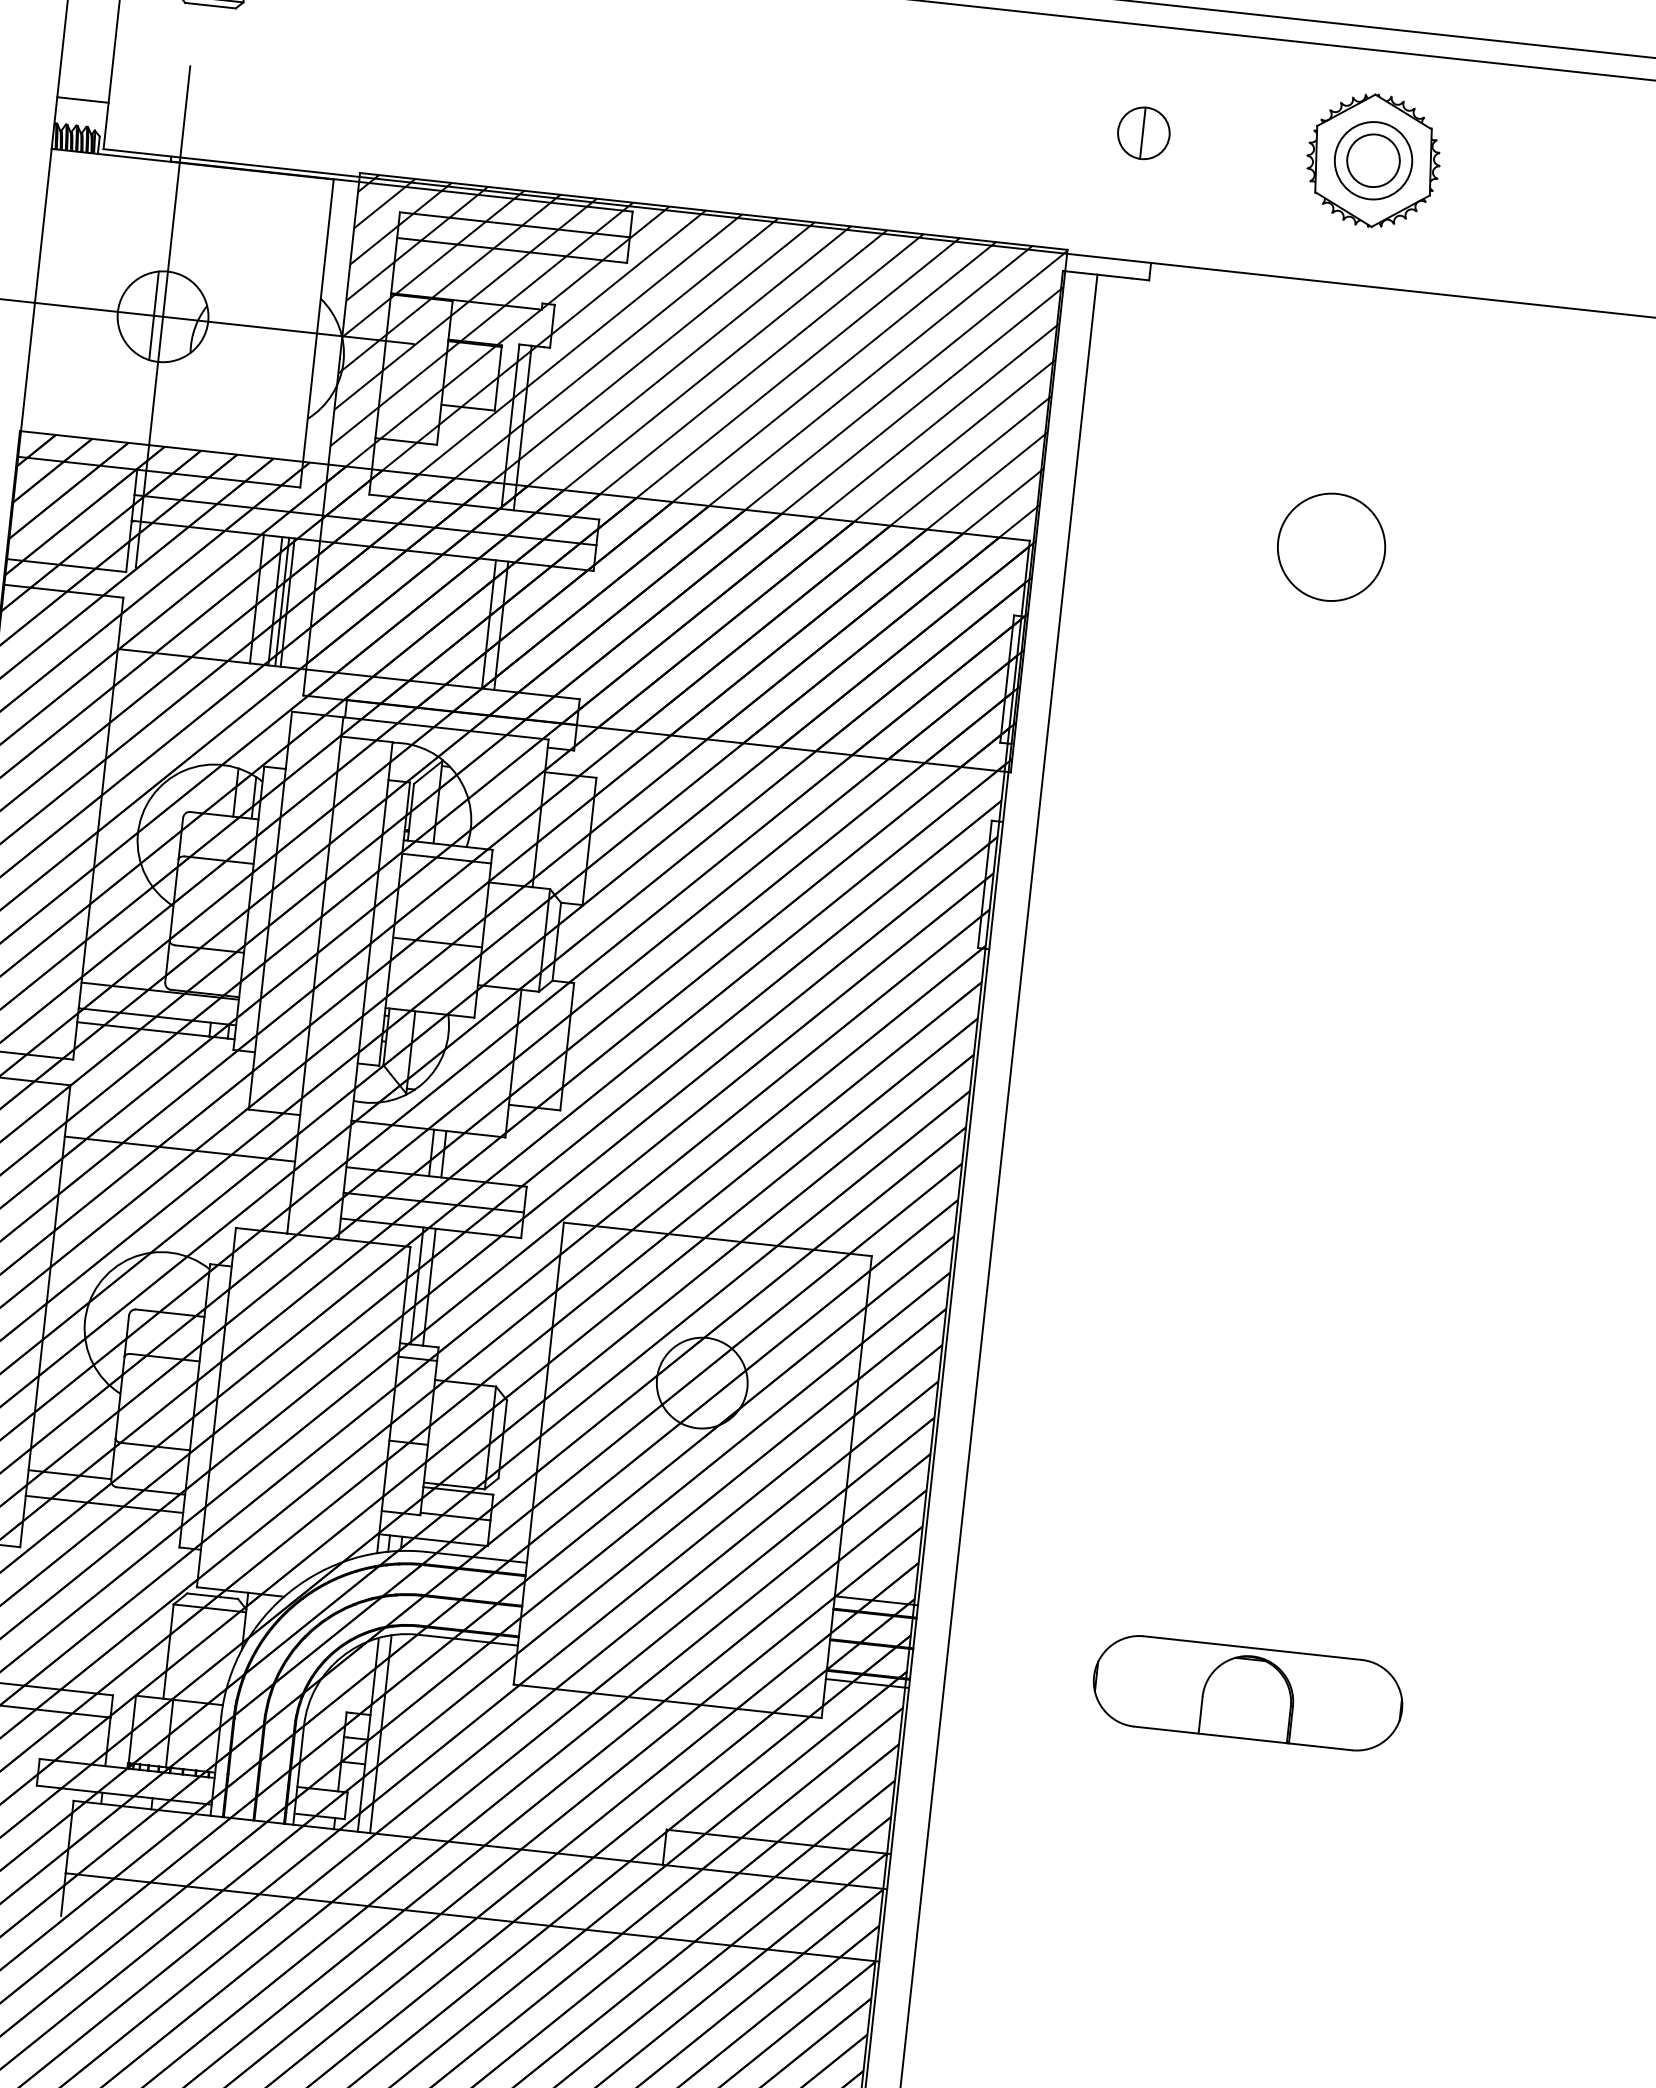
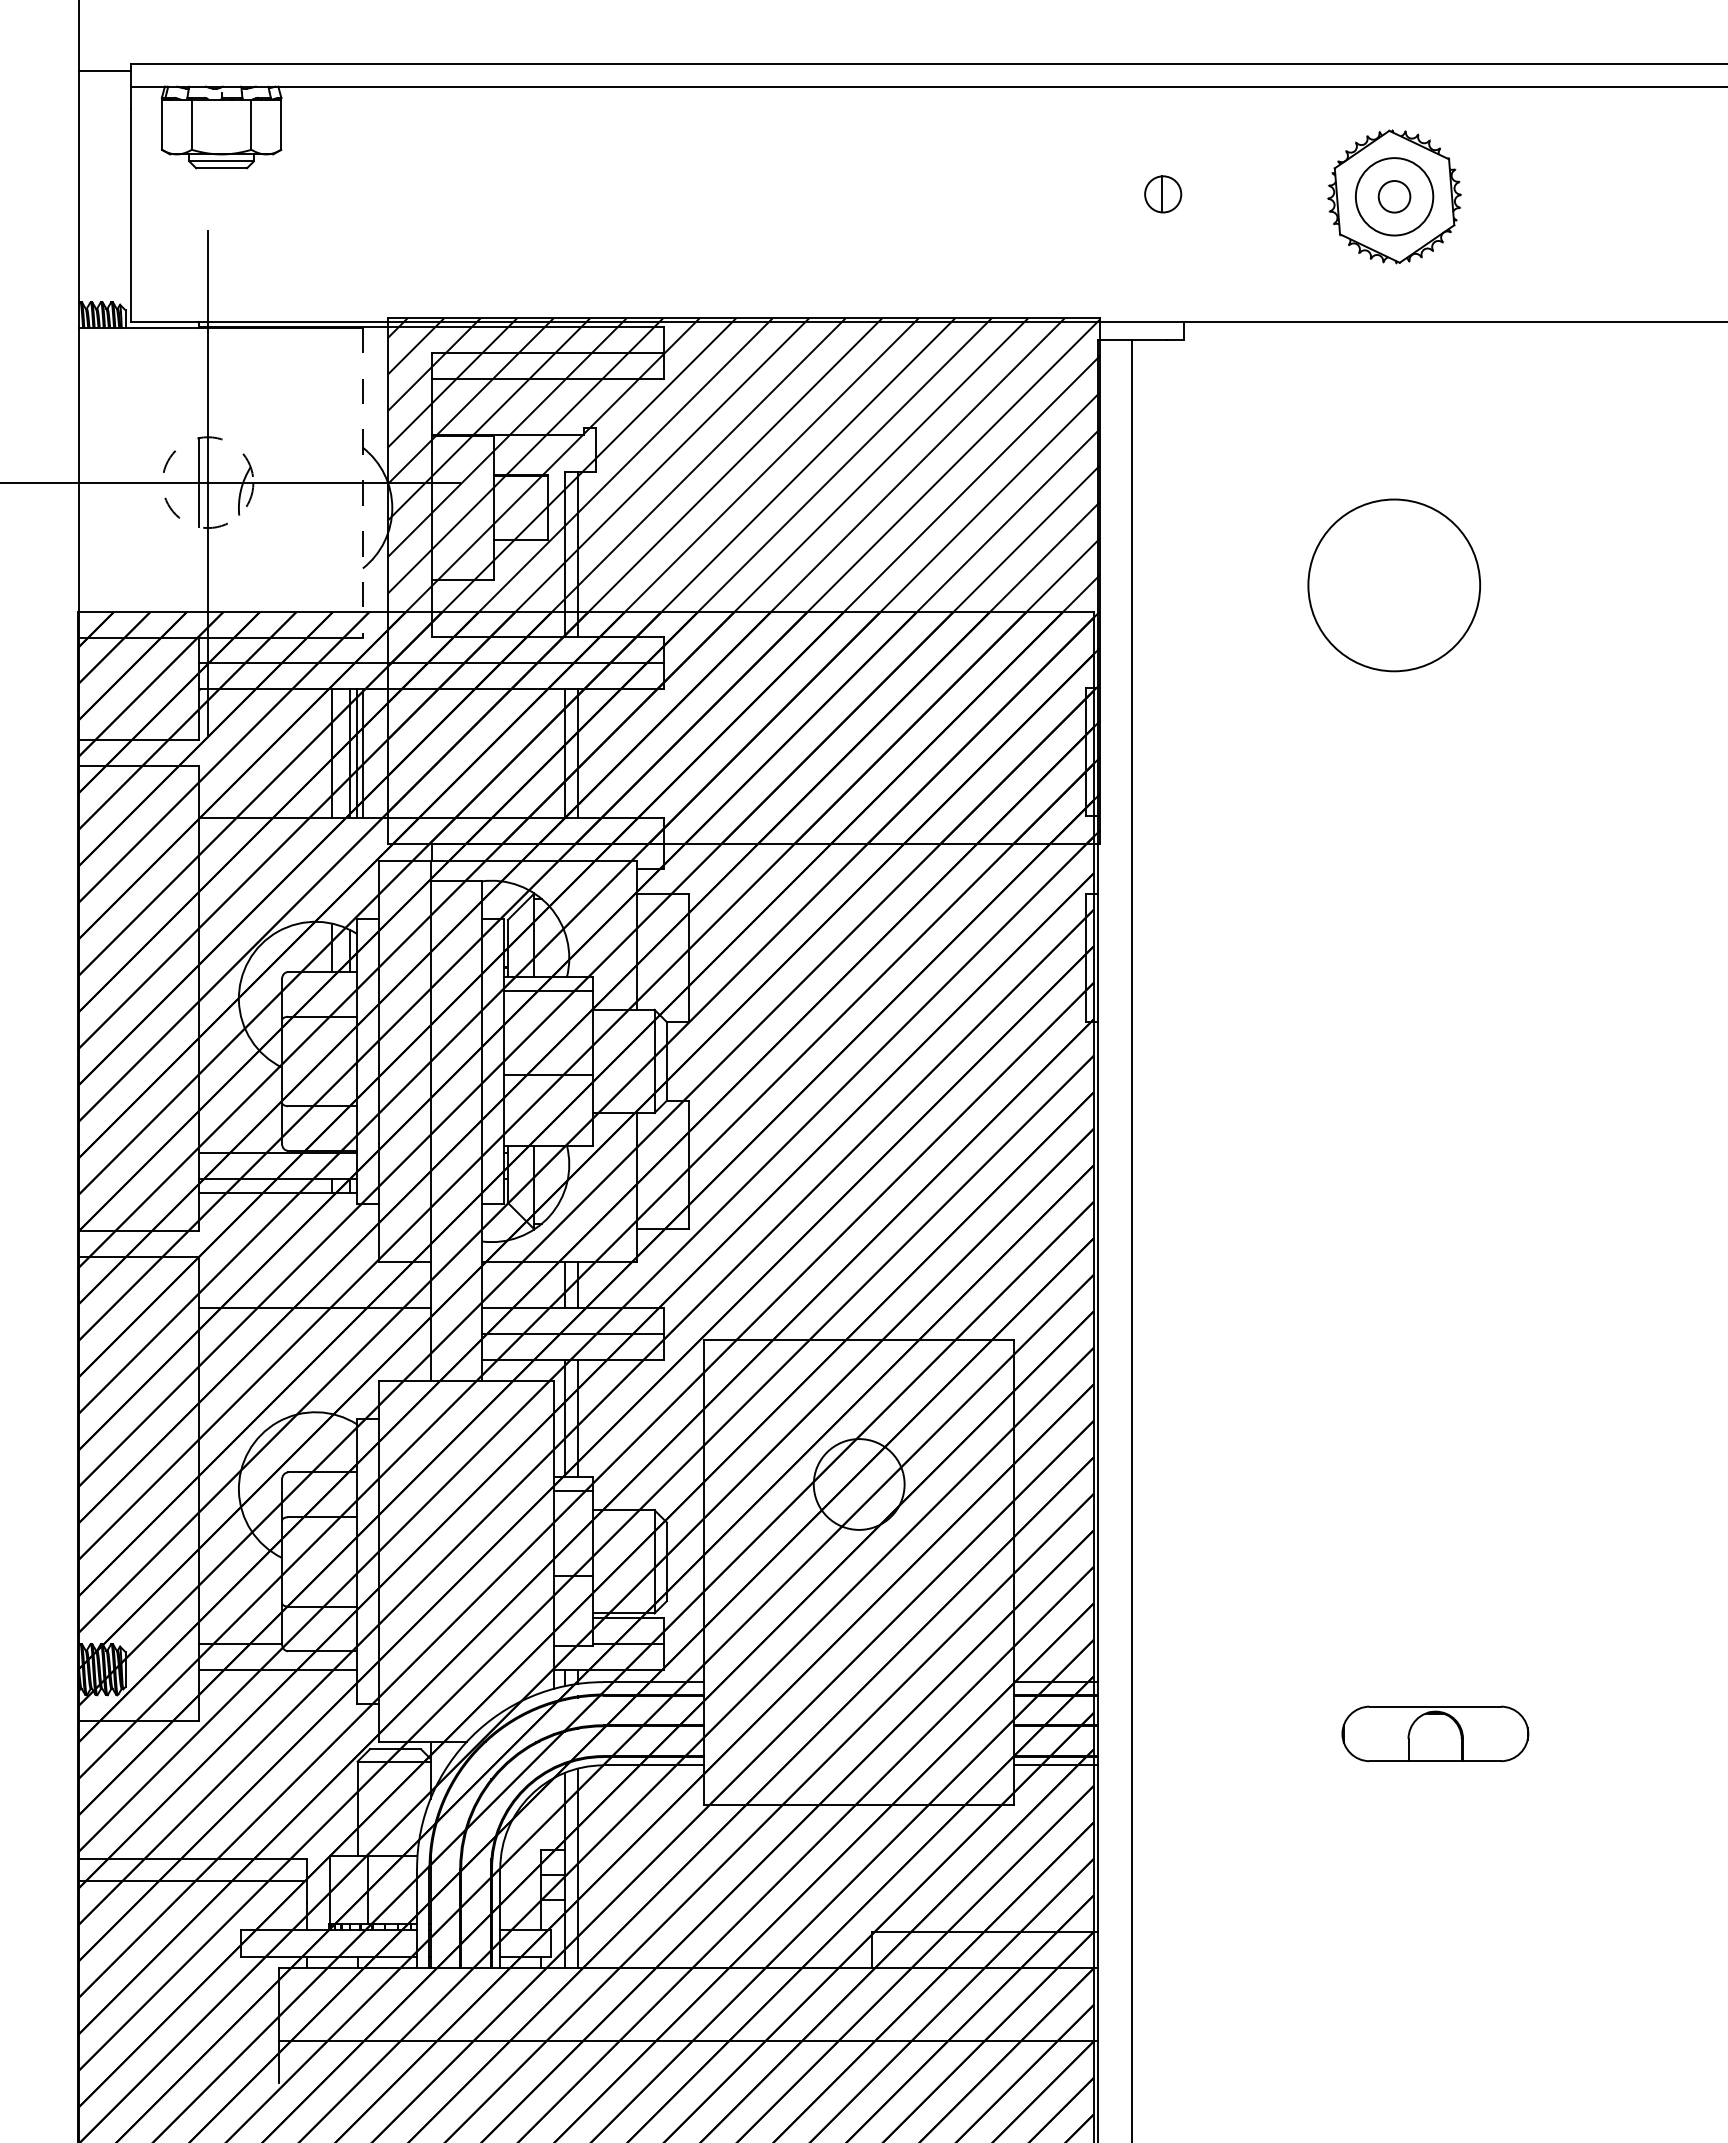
line: (82, 99) -> (104, 275), removed
part: (1143, 133) -> (1162, 194), size x0.7
circle: (1373, 160) -> (1394, 196), size x0.6
circle: (162, 316) -> (207, 482), solid -> dashed
line: (316, 333) -> (362, 482), solid -> dashed
circle: (1331, 547) -> (1394, 585), size x1.6
part: (1248, 1692) -> (1435, 1733), size x0.6

